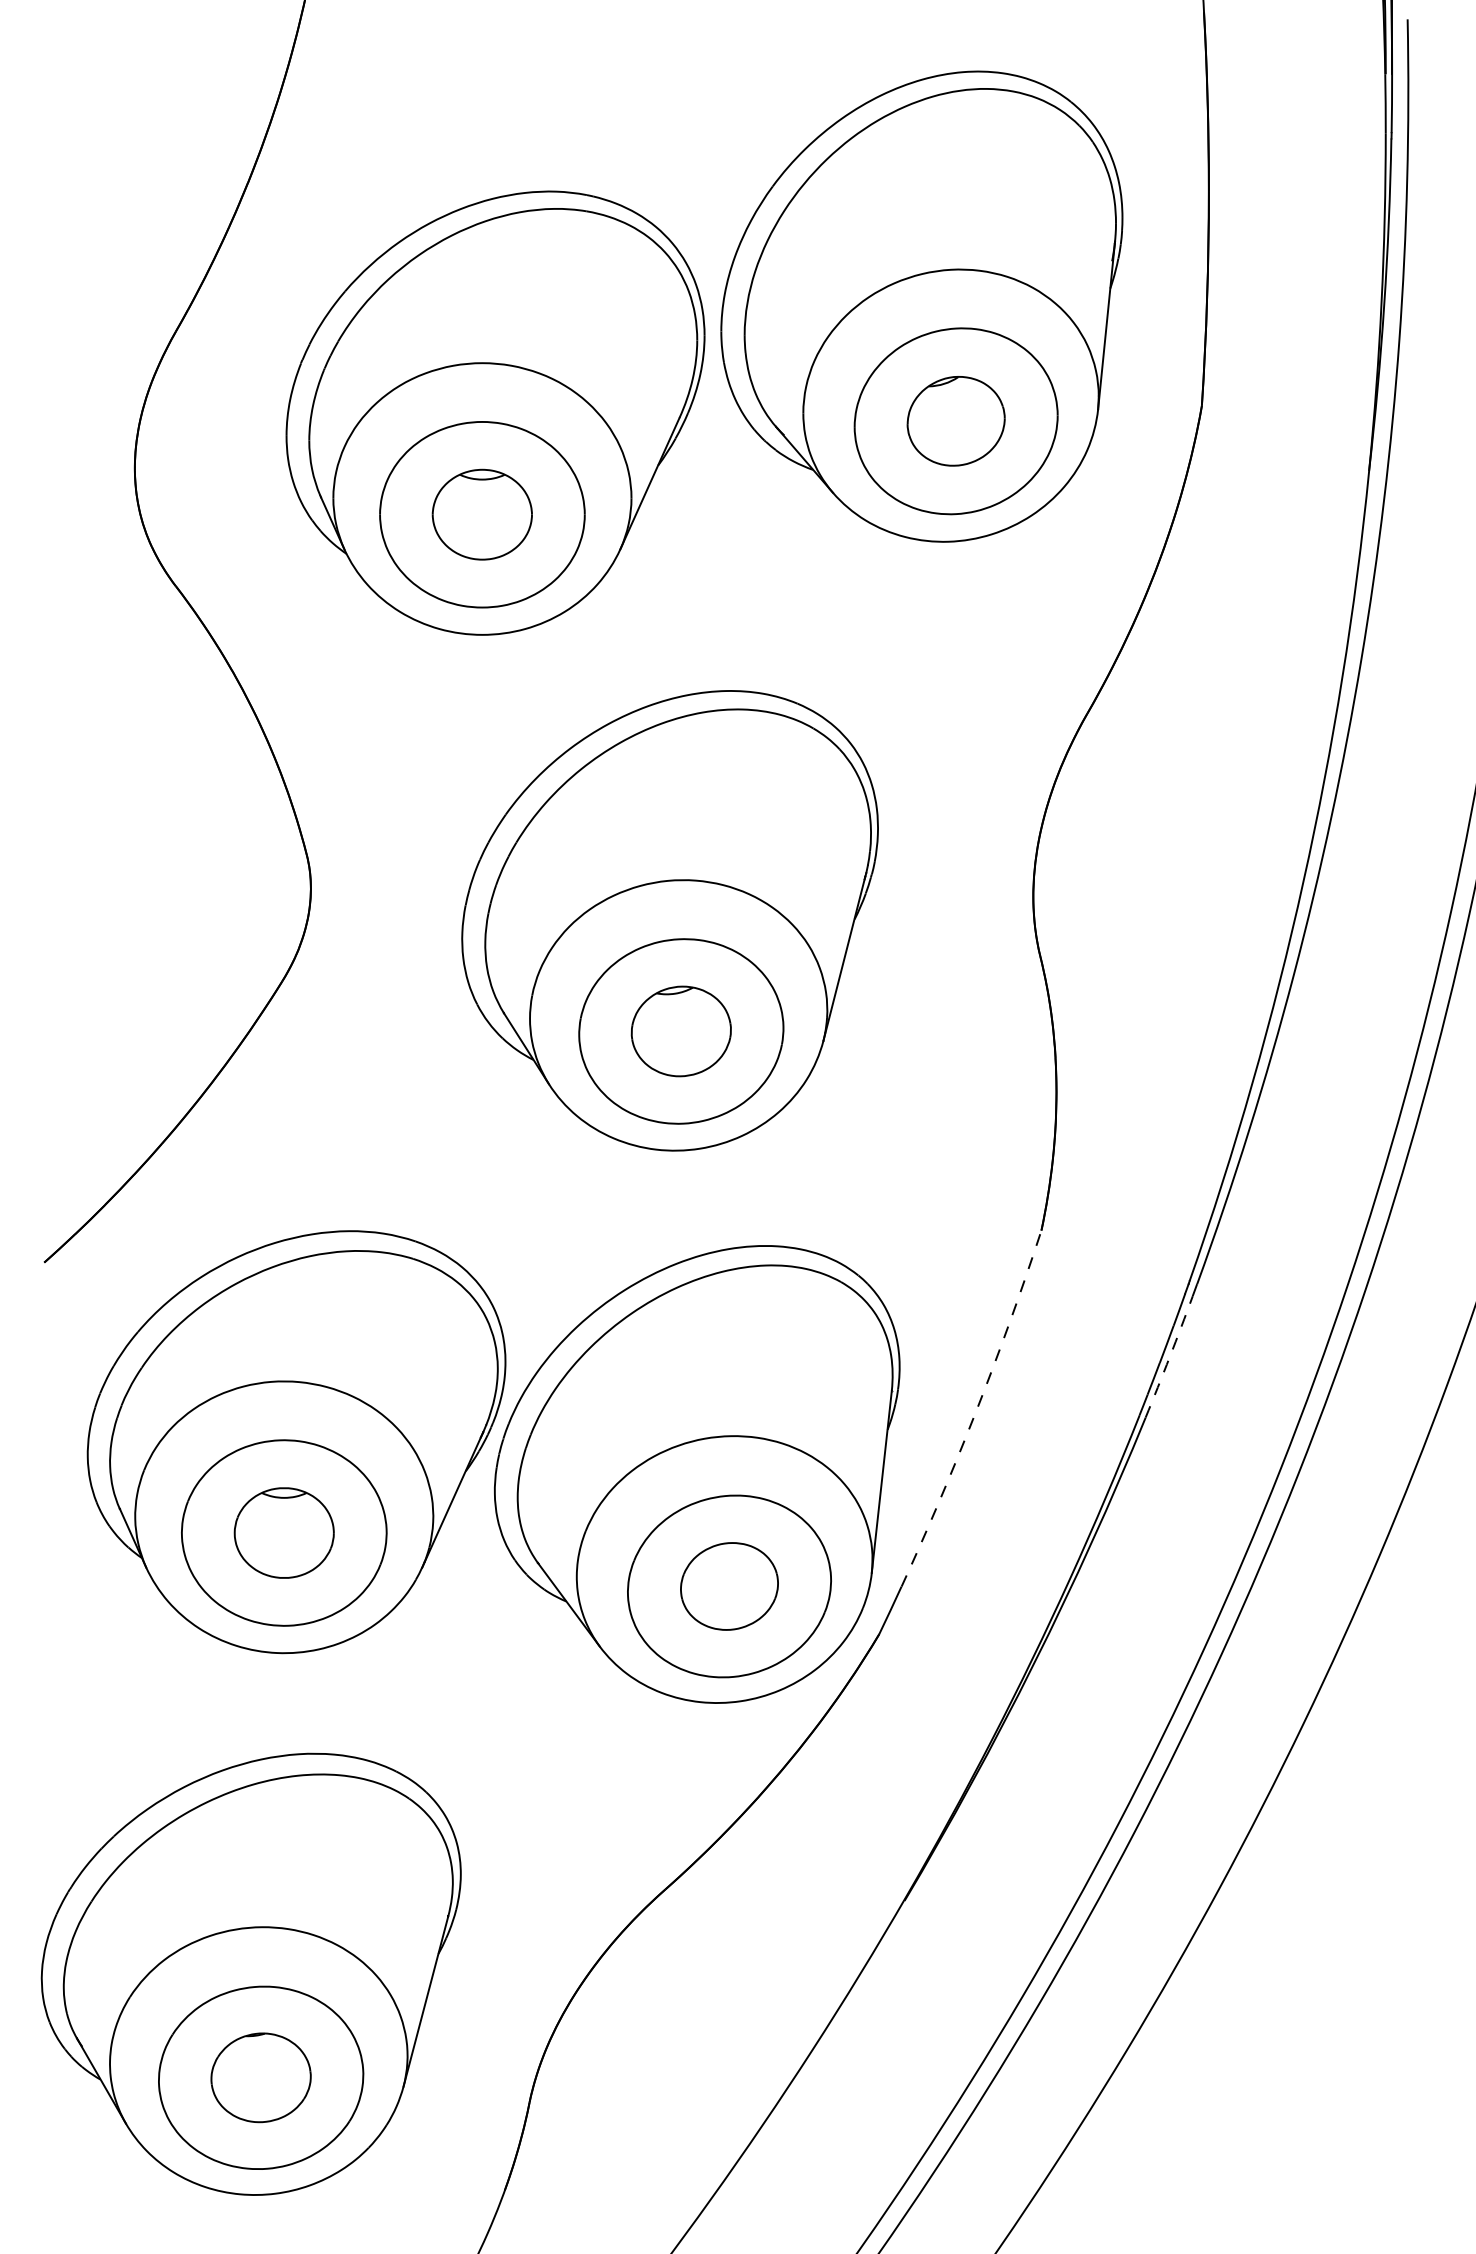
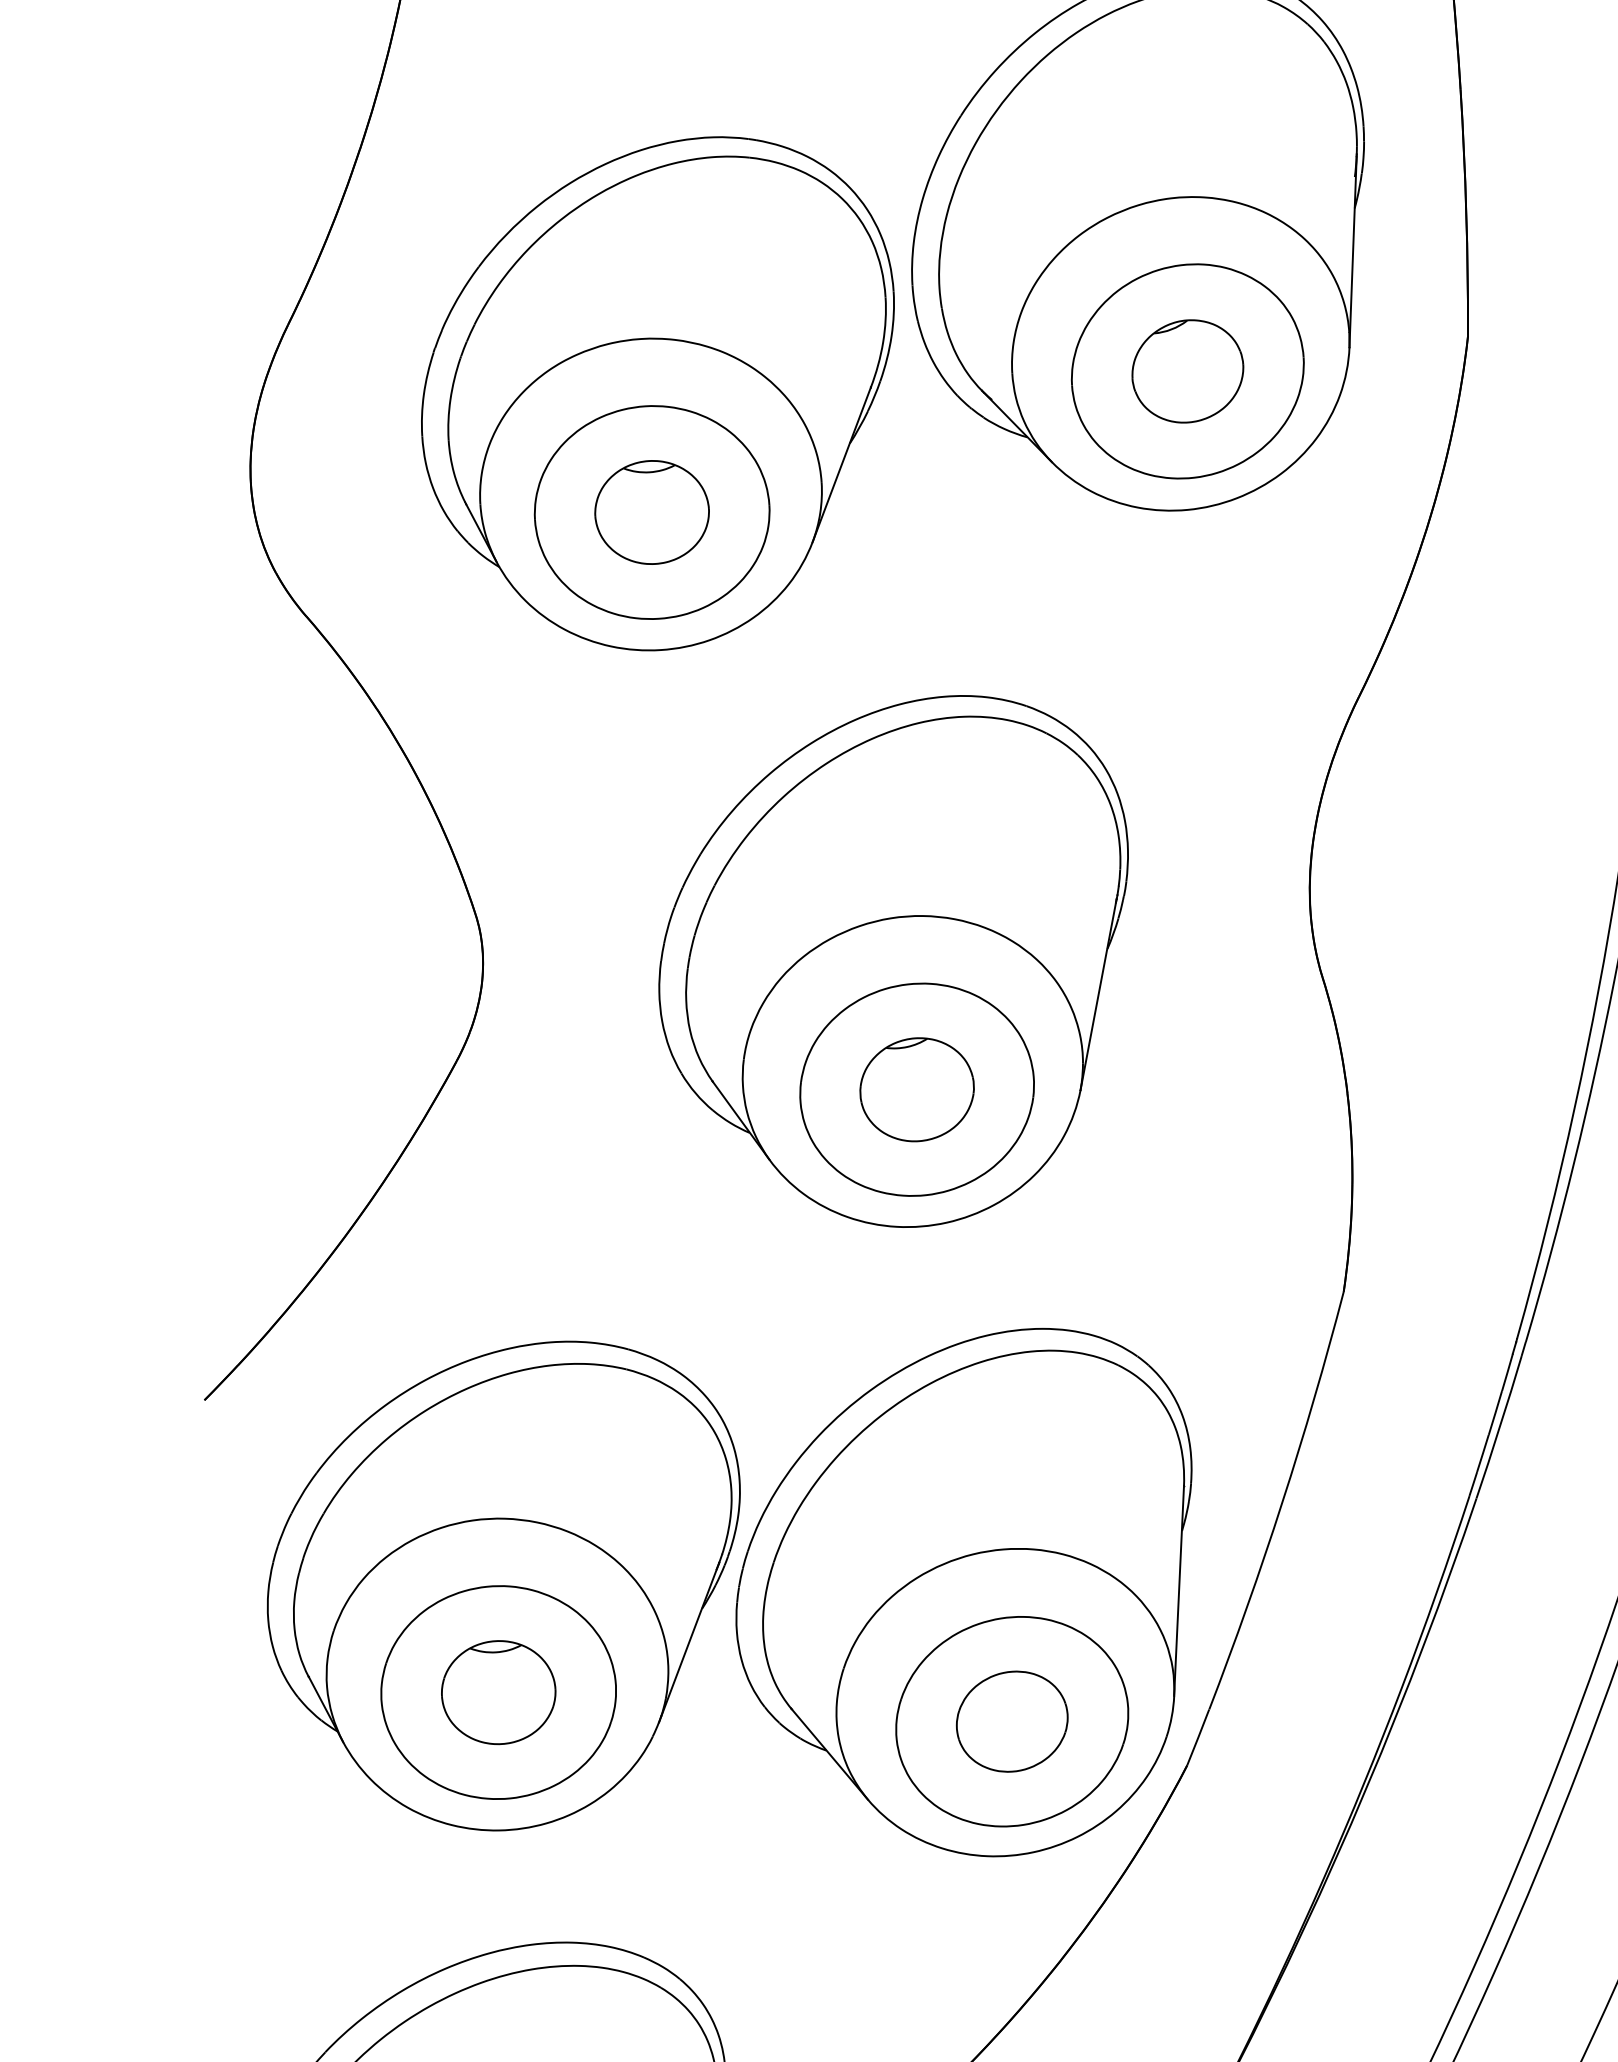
arc: (1169, 1357) -> (1499, 1427), dashed -> solid
arc: (976, 1410) -> (1282, 1502), dashed -> solid

